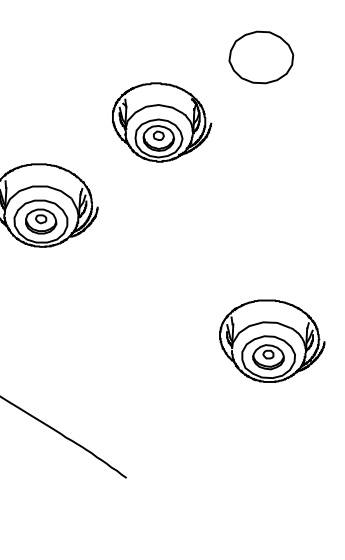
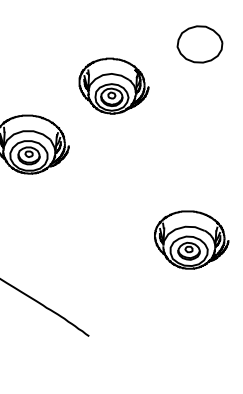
part: (260, 57) -> (199, 44), moved

